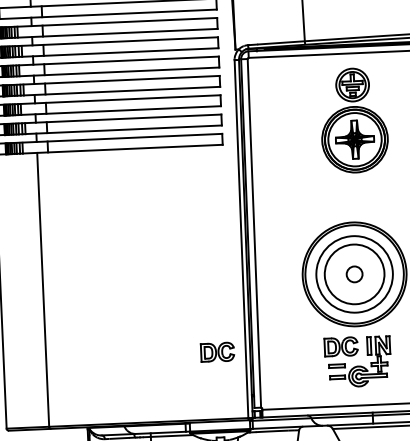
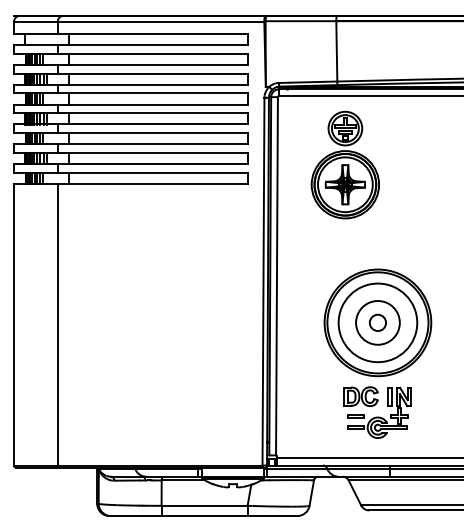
part: (353, 120) -> (344, 164), moved
circle: (354, 274) -> (377, 322), size x0.71
part: (217, 352) -> (233, 396), removed

